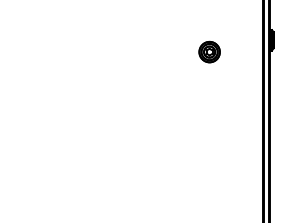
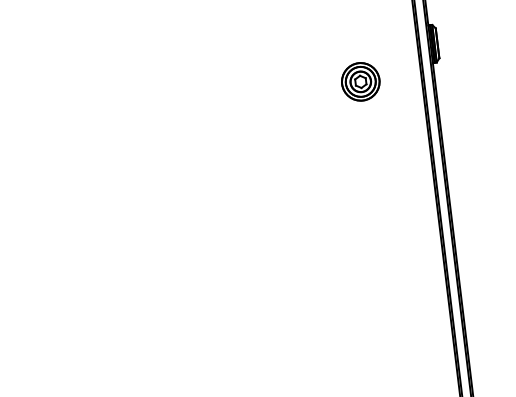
part: (209, 51) -> (360, 80), moved

